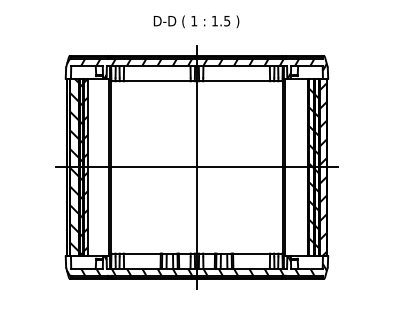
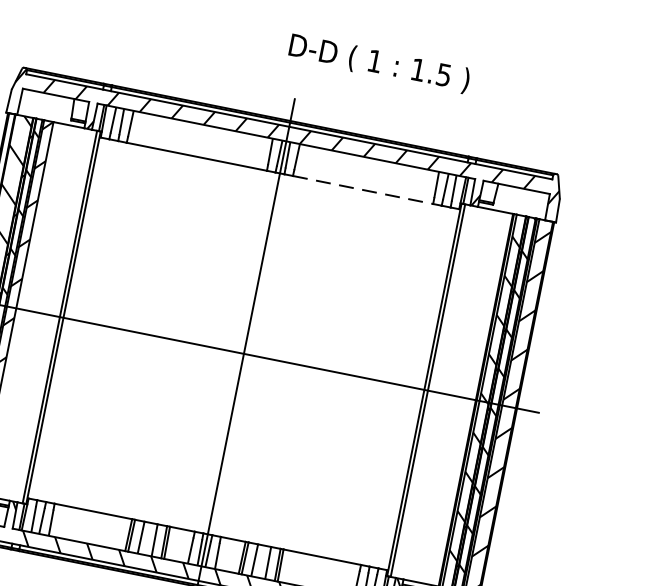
text: (196, 21) -> (379, 62), moved
line: (237, 81) -> (364, 190), solid -> dashed

